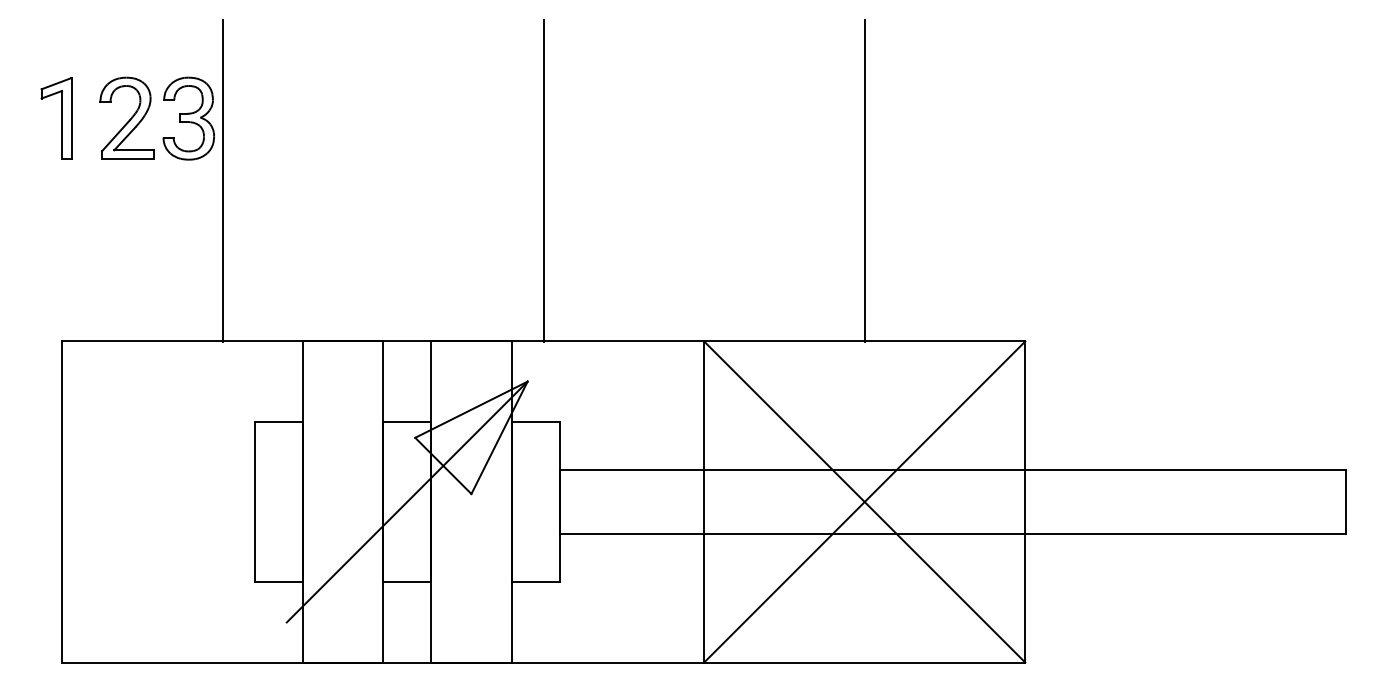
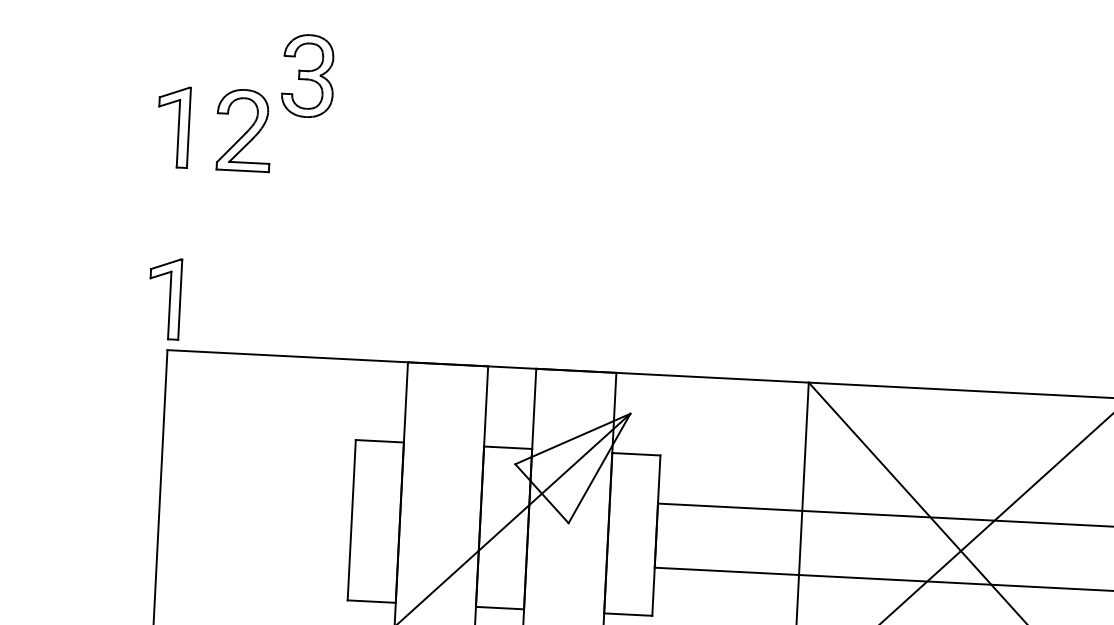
part: (188, 118) -> (307, 75), moved
line: (222, 180) -> (335, 197), removed
line: (543, 180) -> (656, 213), removed
line: (864, 180) -> (977, 229), removed
part: (56, 290) -> (164, 298), added

